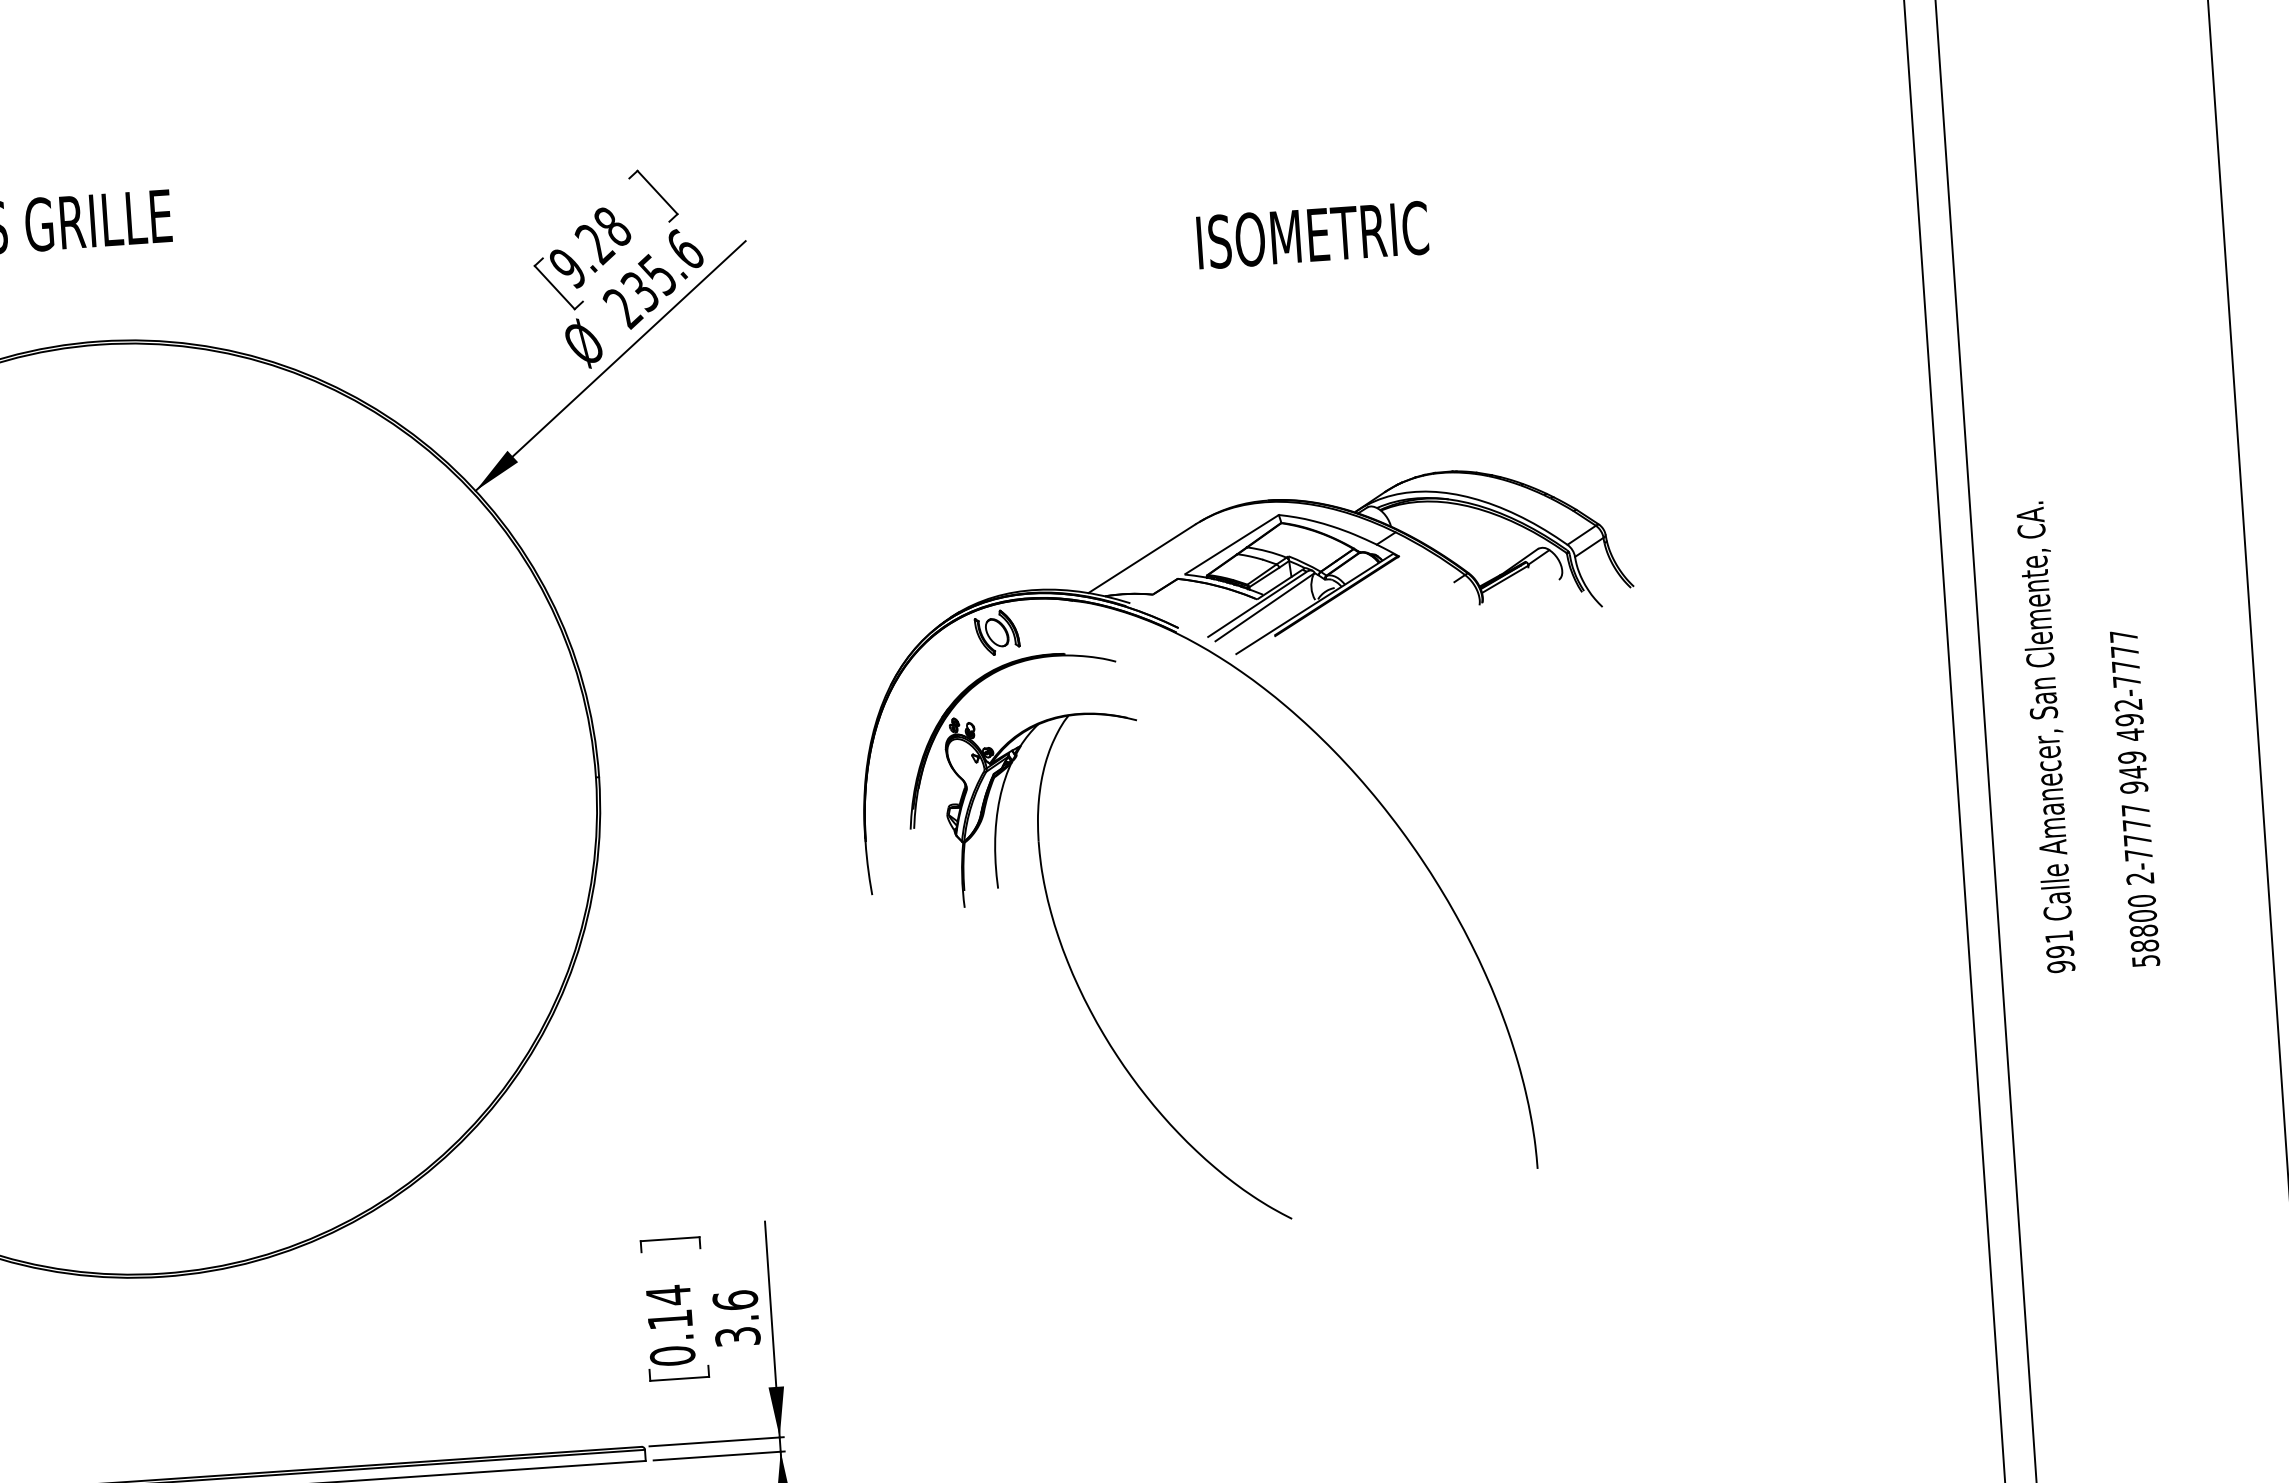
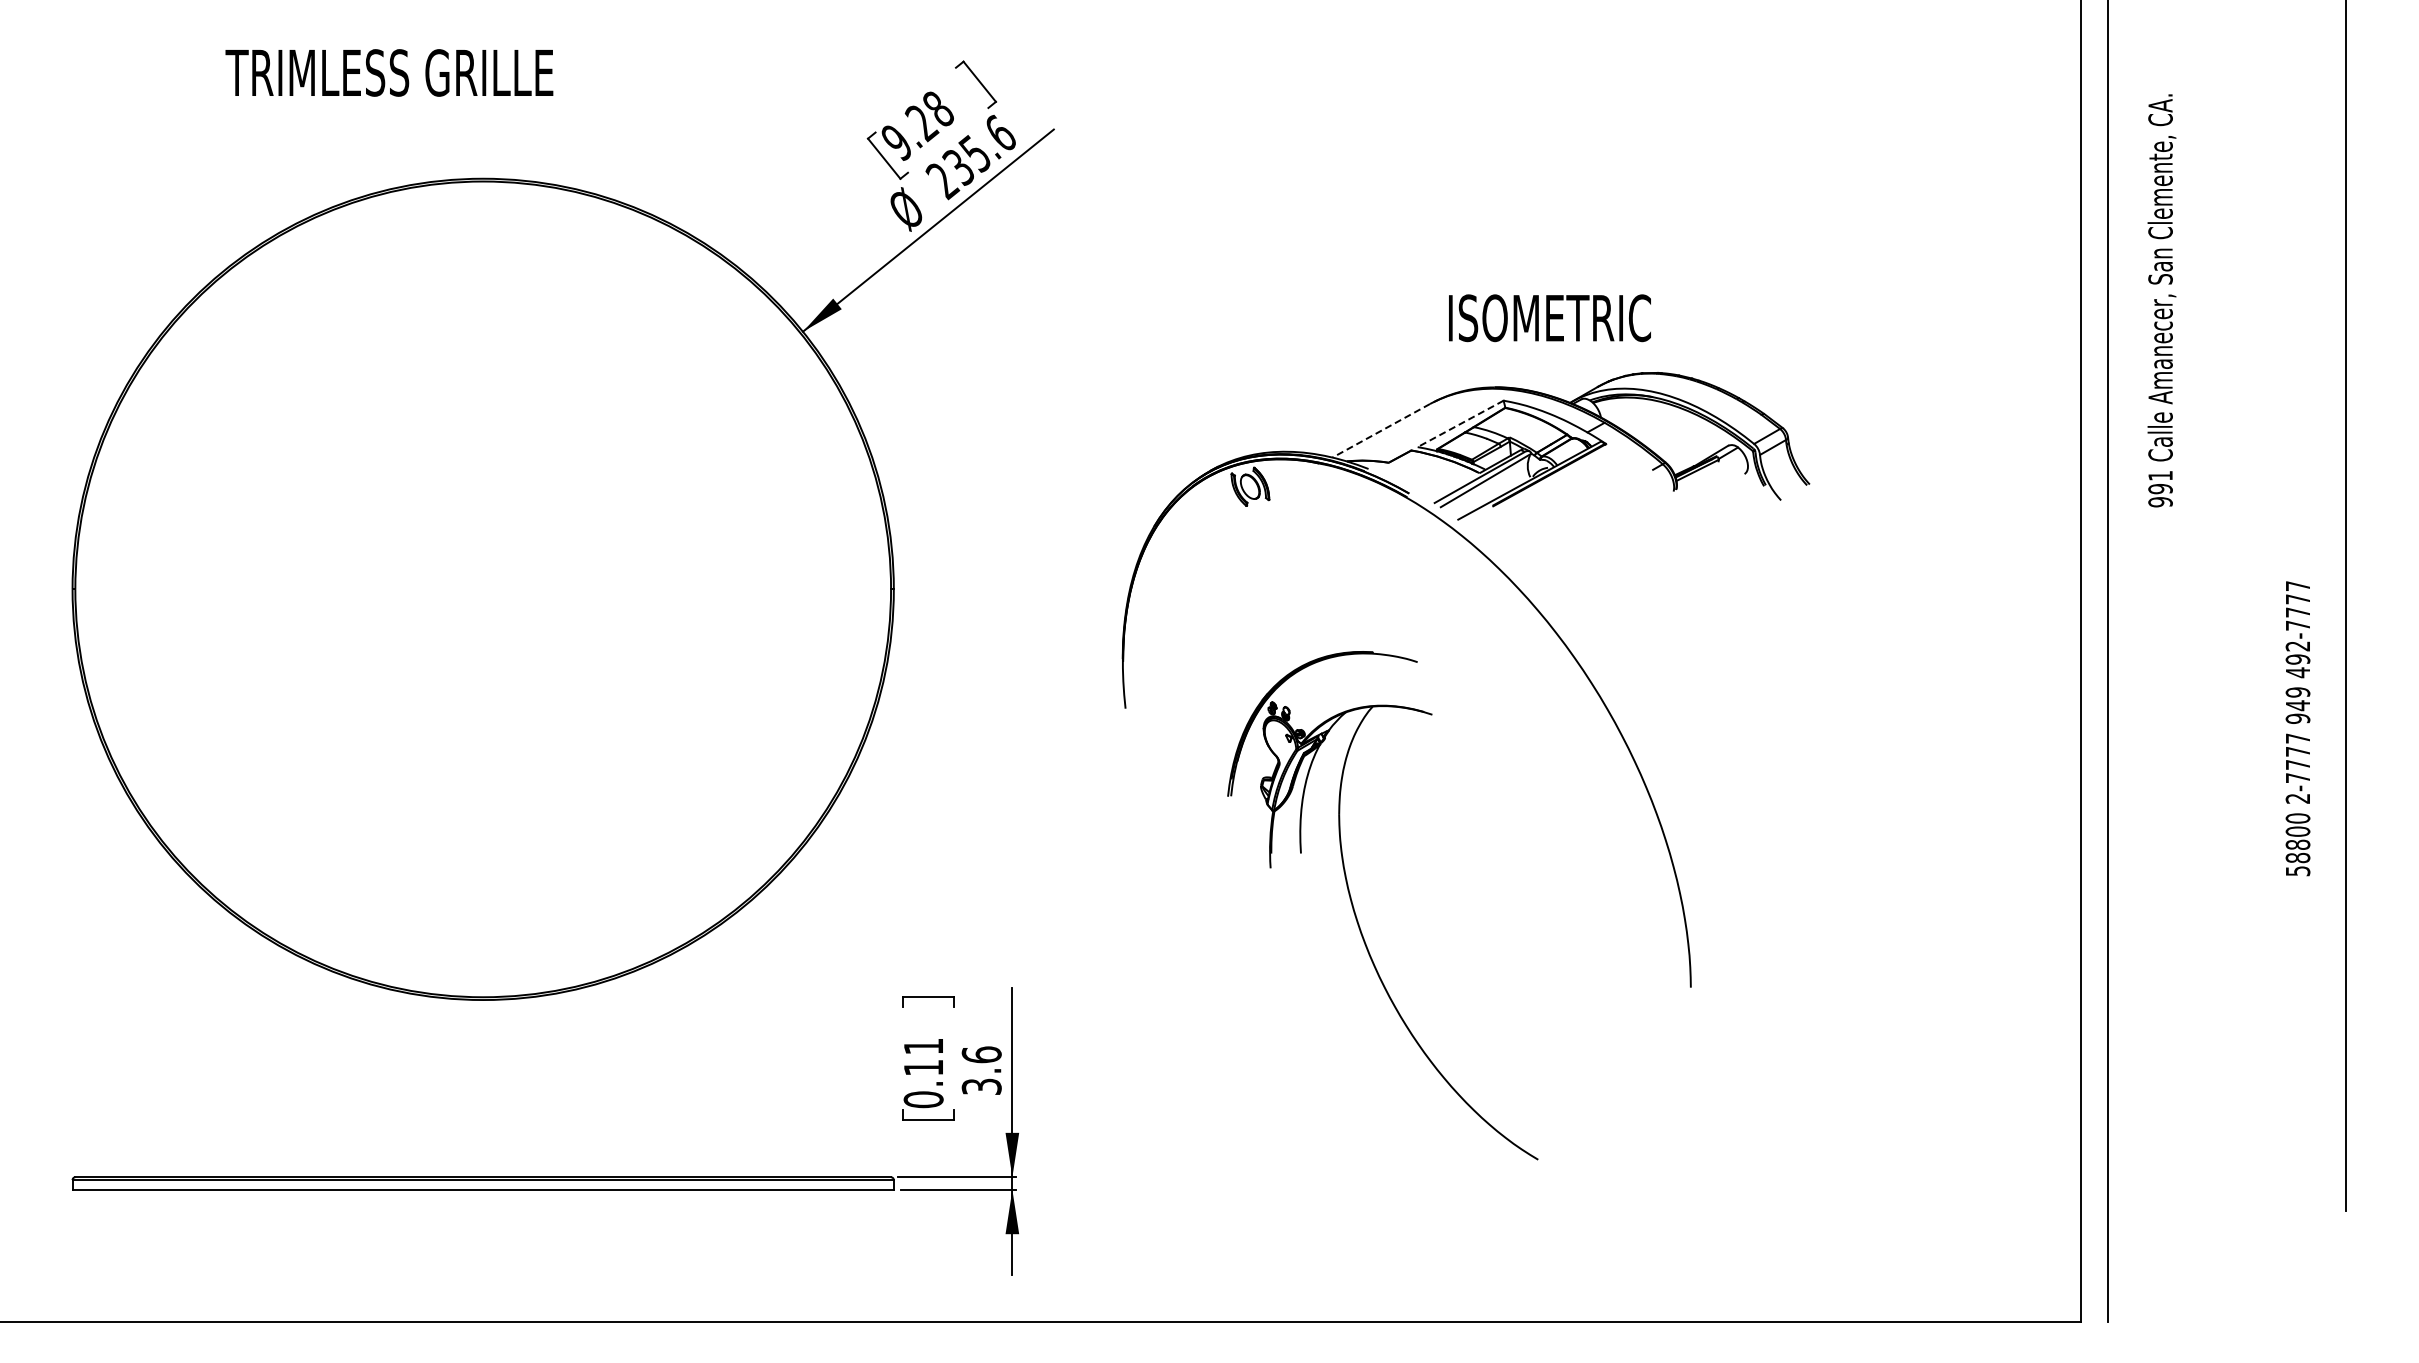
text: (1312, 235) -> (1549, 318), moved
line: (1230, 545) -> (1459, 424), solid -> dashed
line: (1142, 558) -> (1381, 430), solid -> dashed
text: (2046, 737) -> (2161, 300), moved
text: (2134, 798) -> (2297, 728), moved
part: (1066, 953) -> (1356, 914), moved
text: (668, 1295) -> (923, 1046), 0.14 -> 0.11

